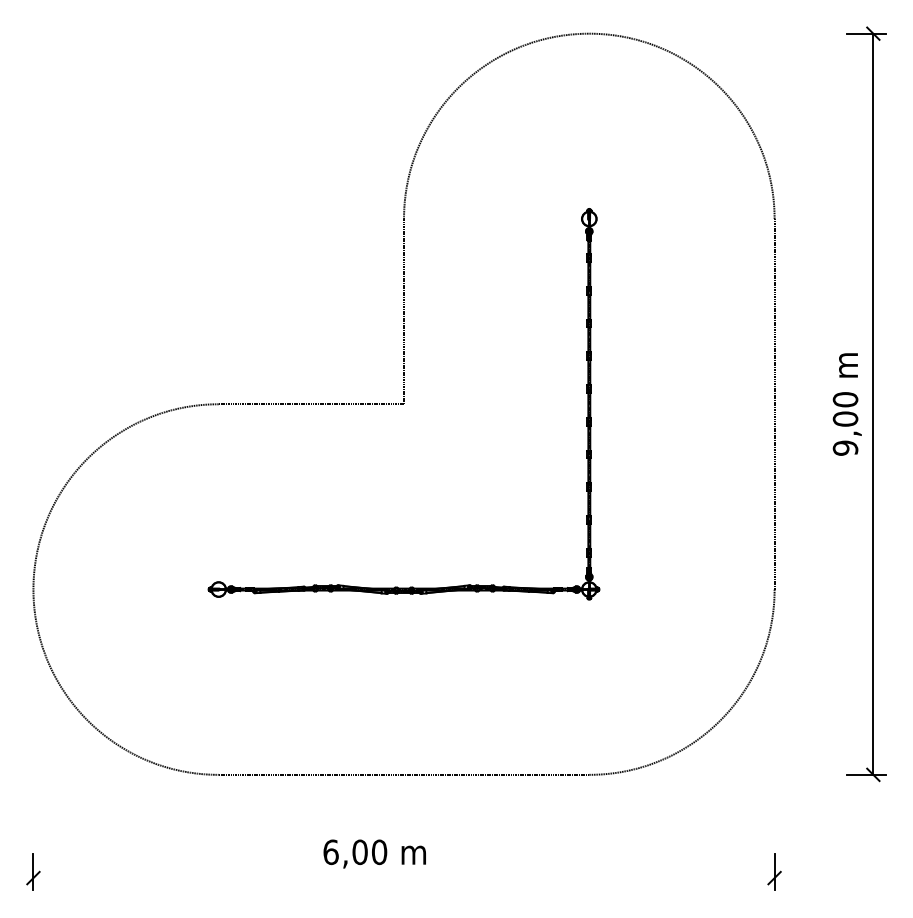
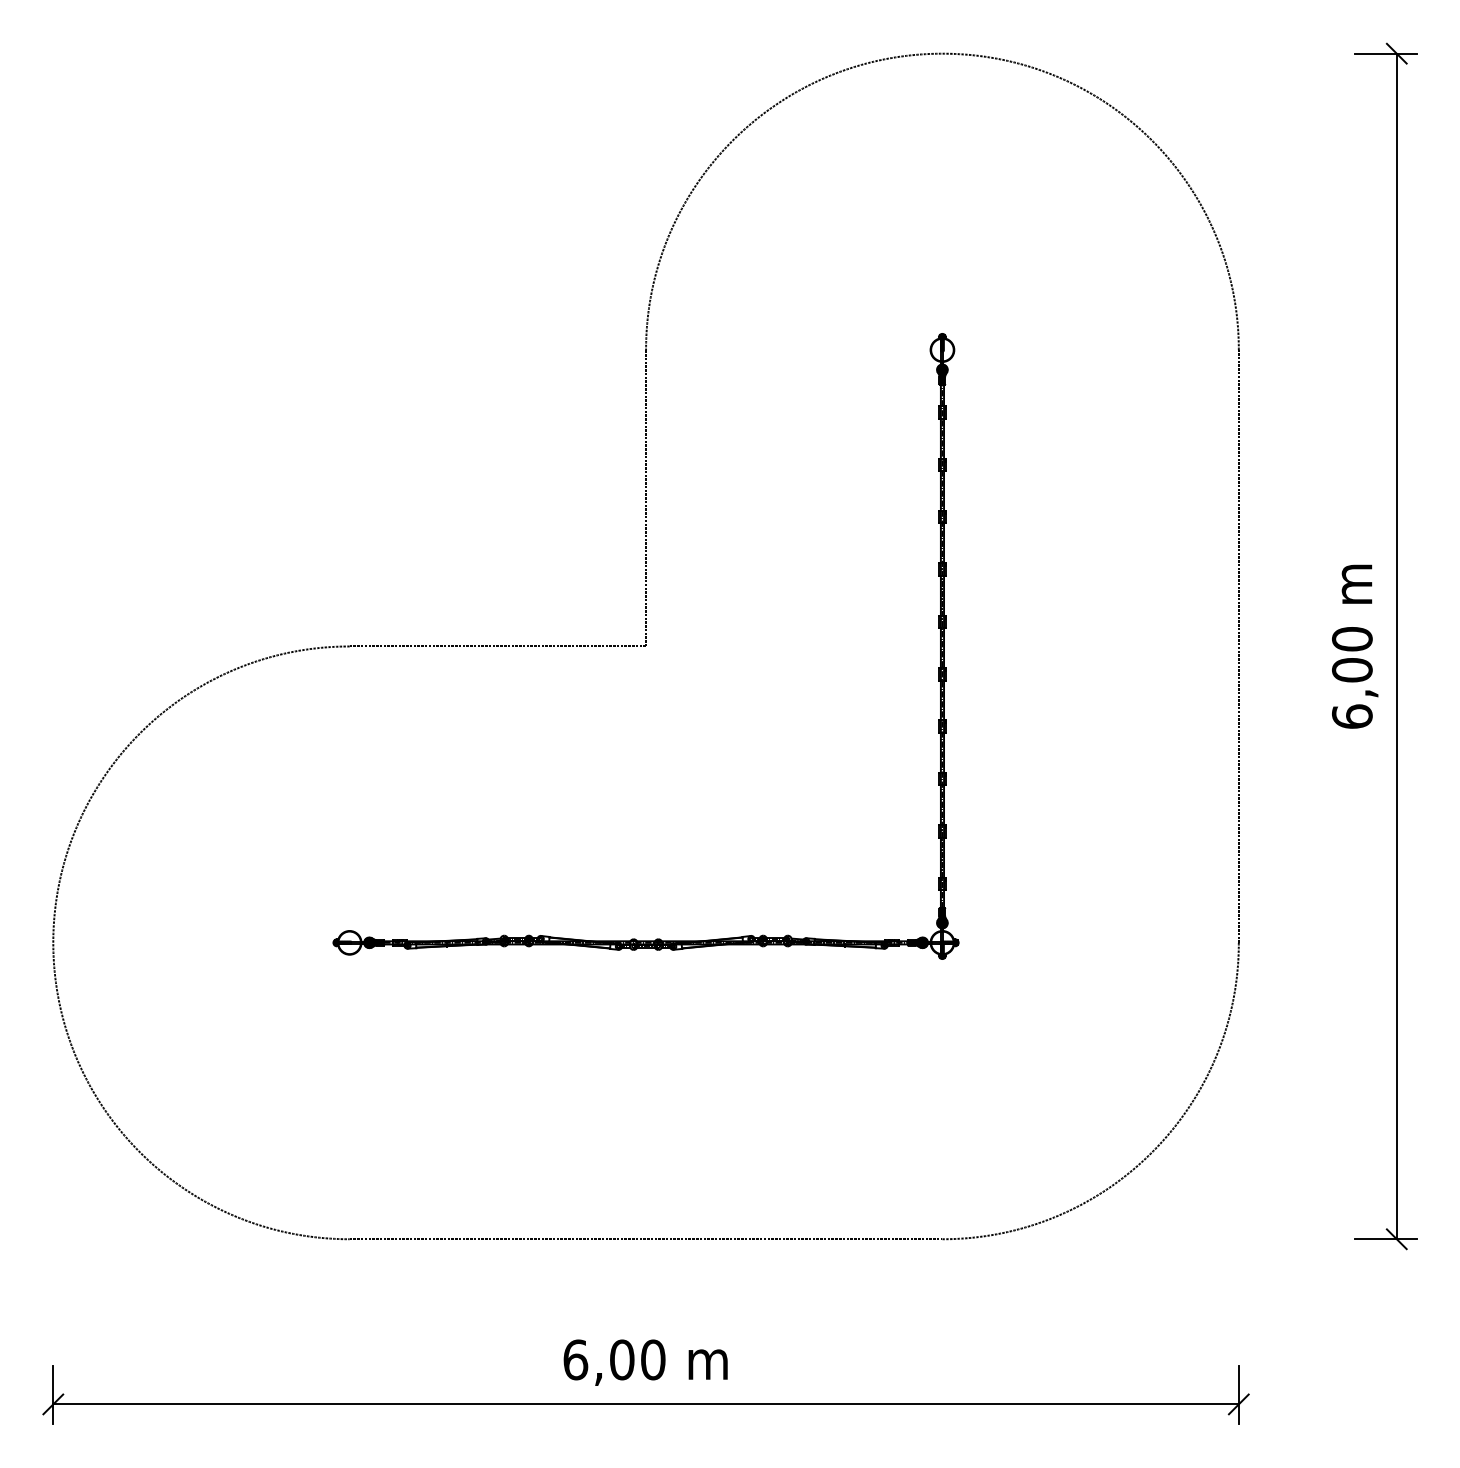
text: (845, 447) -> (1352, 715), 9,00 -> 6,00
text: (374, 853) -> (645, 1361), moved
line: (403, 878) -> (645, 1405), added

